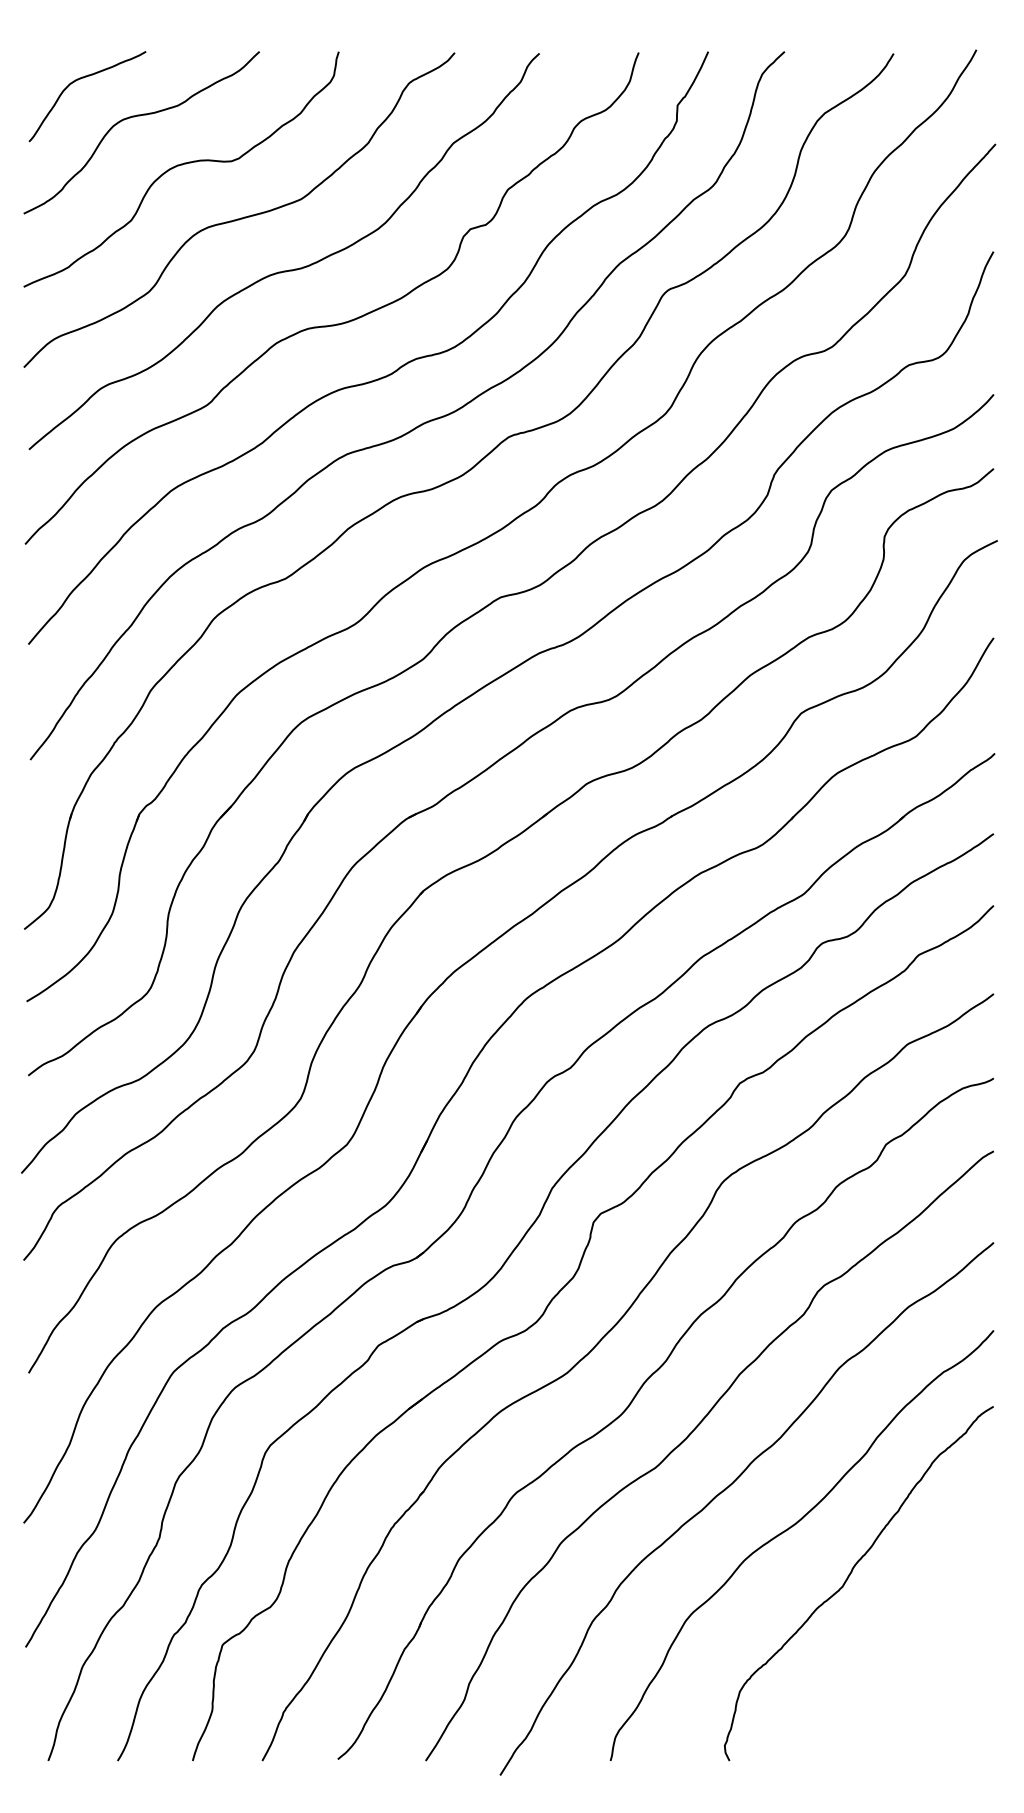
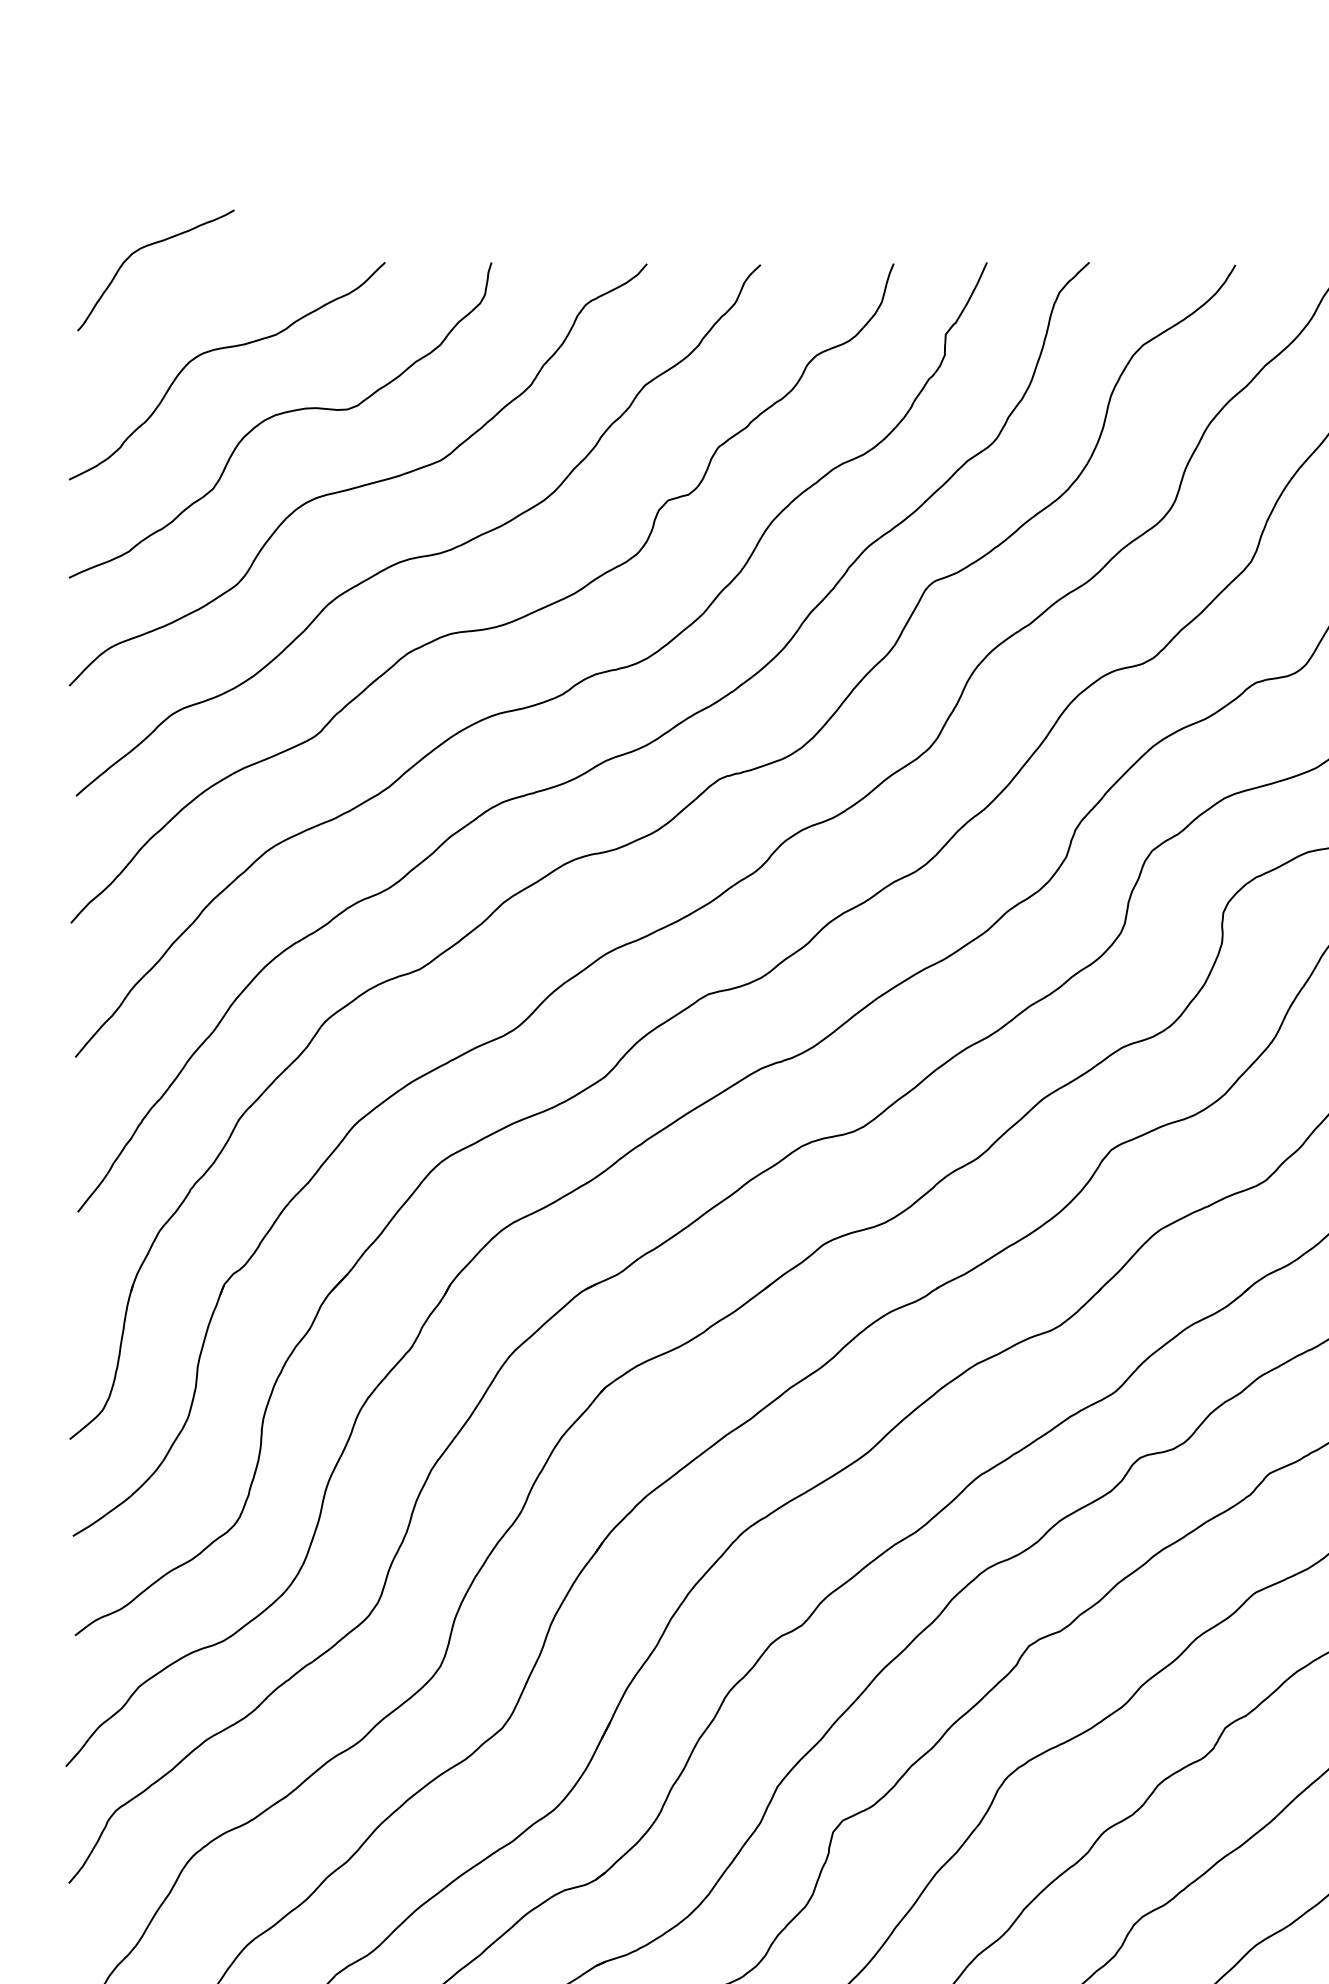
curve: (78, 80) -> (143, 248), moved

